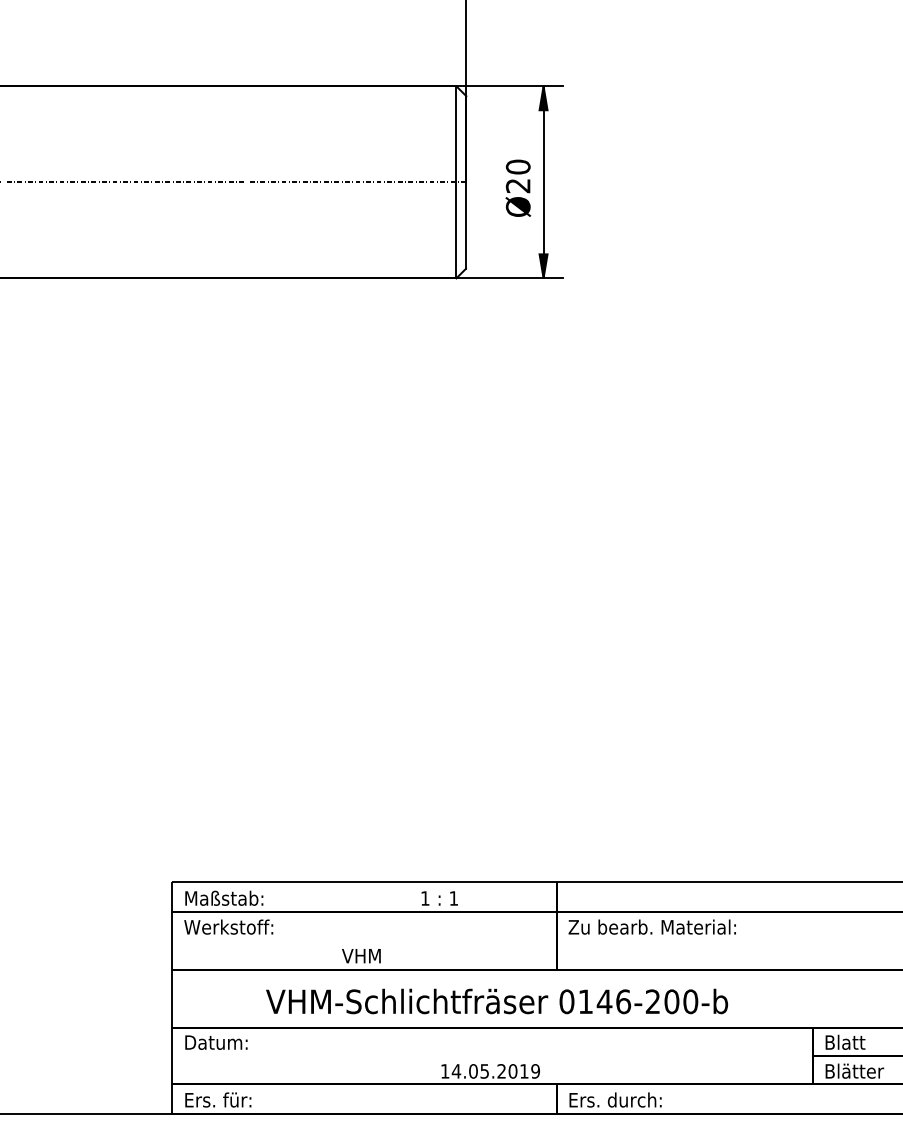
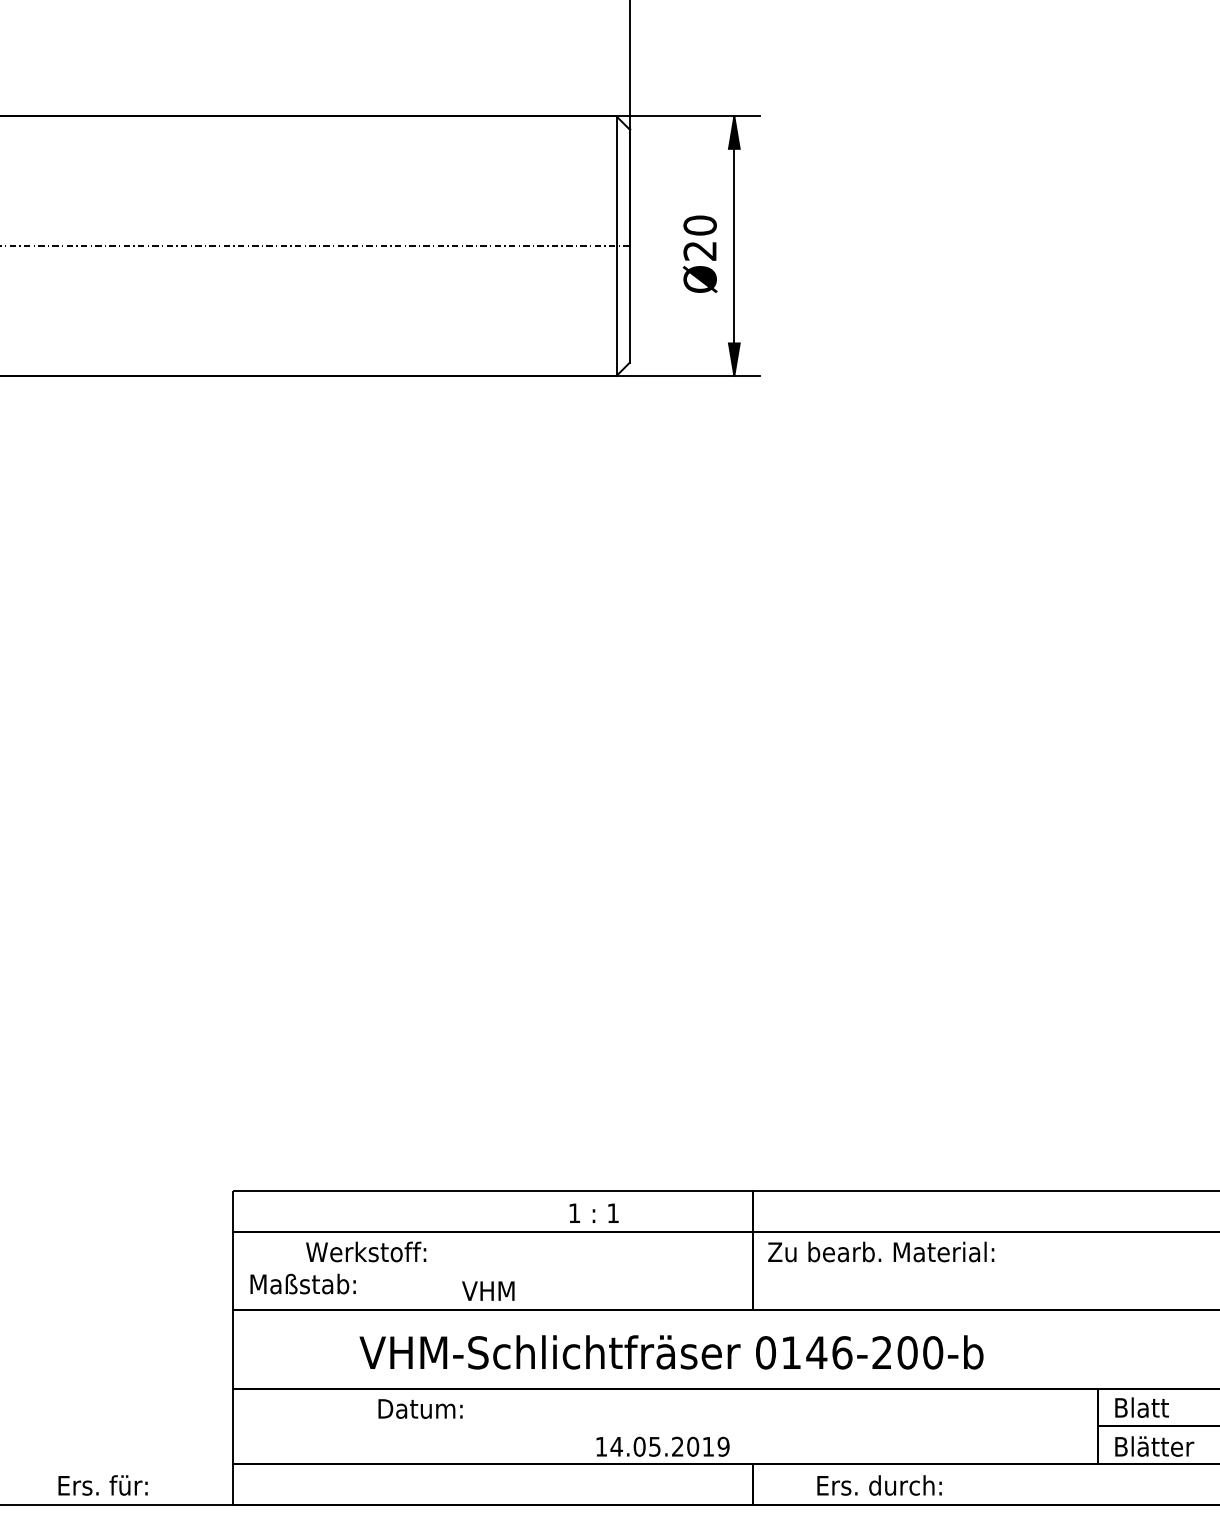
text: (223, 897) -> (302, 1283), moved
text: (228, 926) -> (366, 1251), moved
text: (216, 1042) -> (420, 1408), moved
text: (217, 1100) -> (102, 1485), moved
text: (615, 1100) -> (879, 1485), moved

